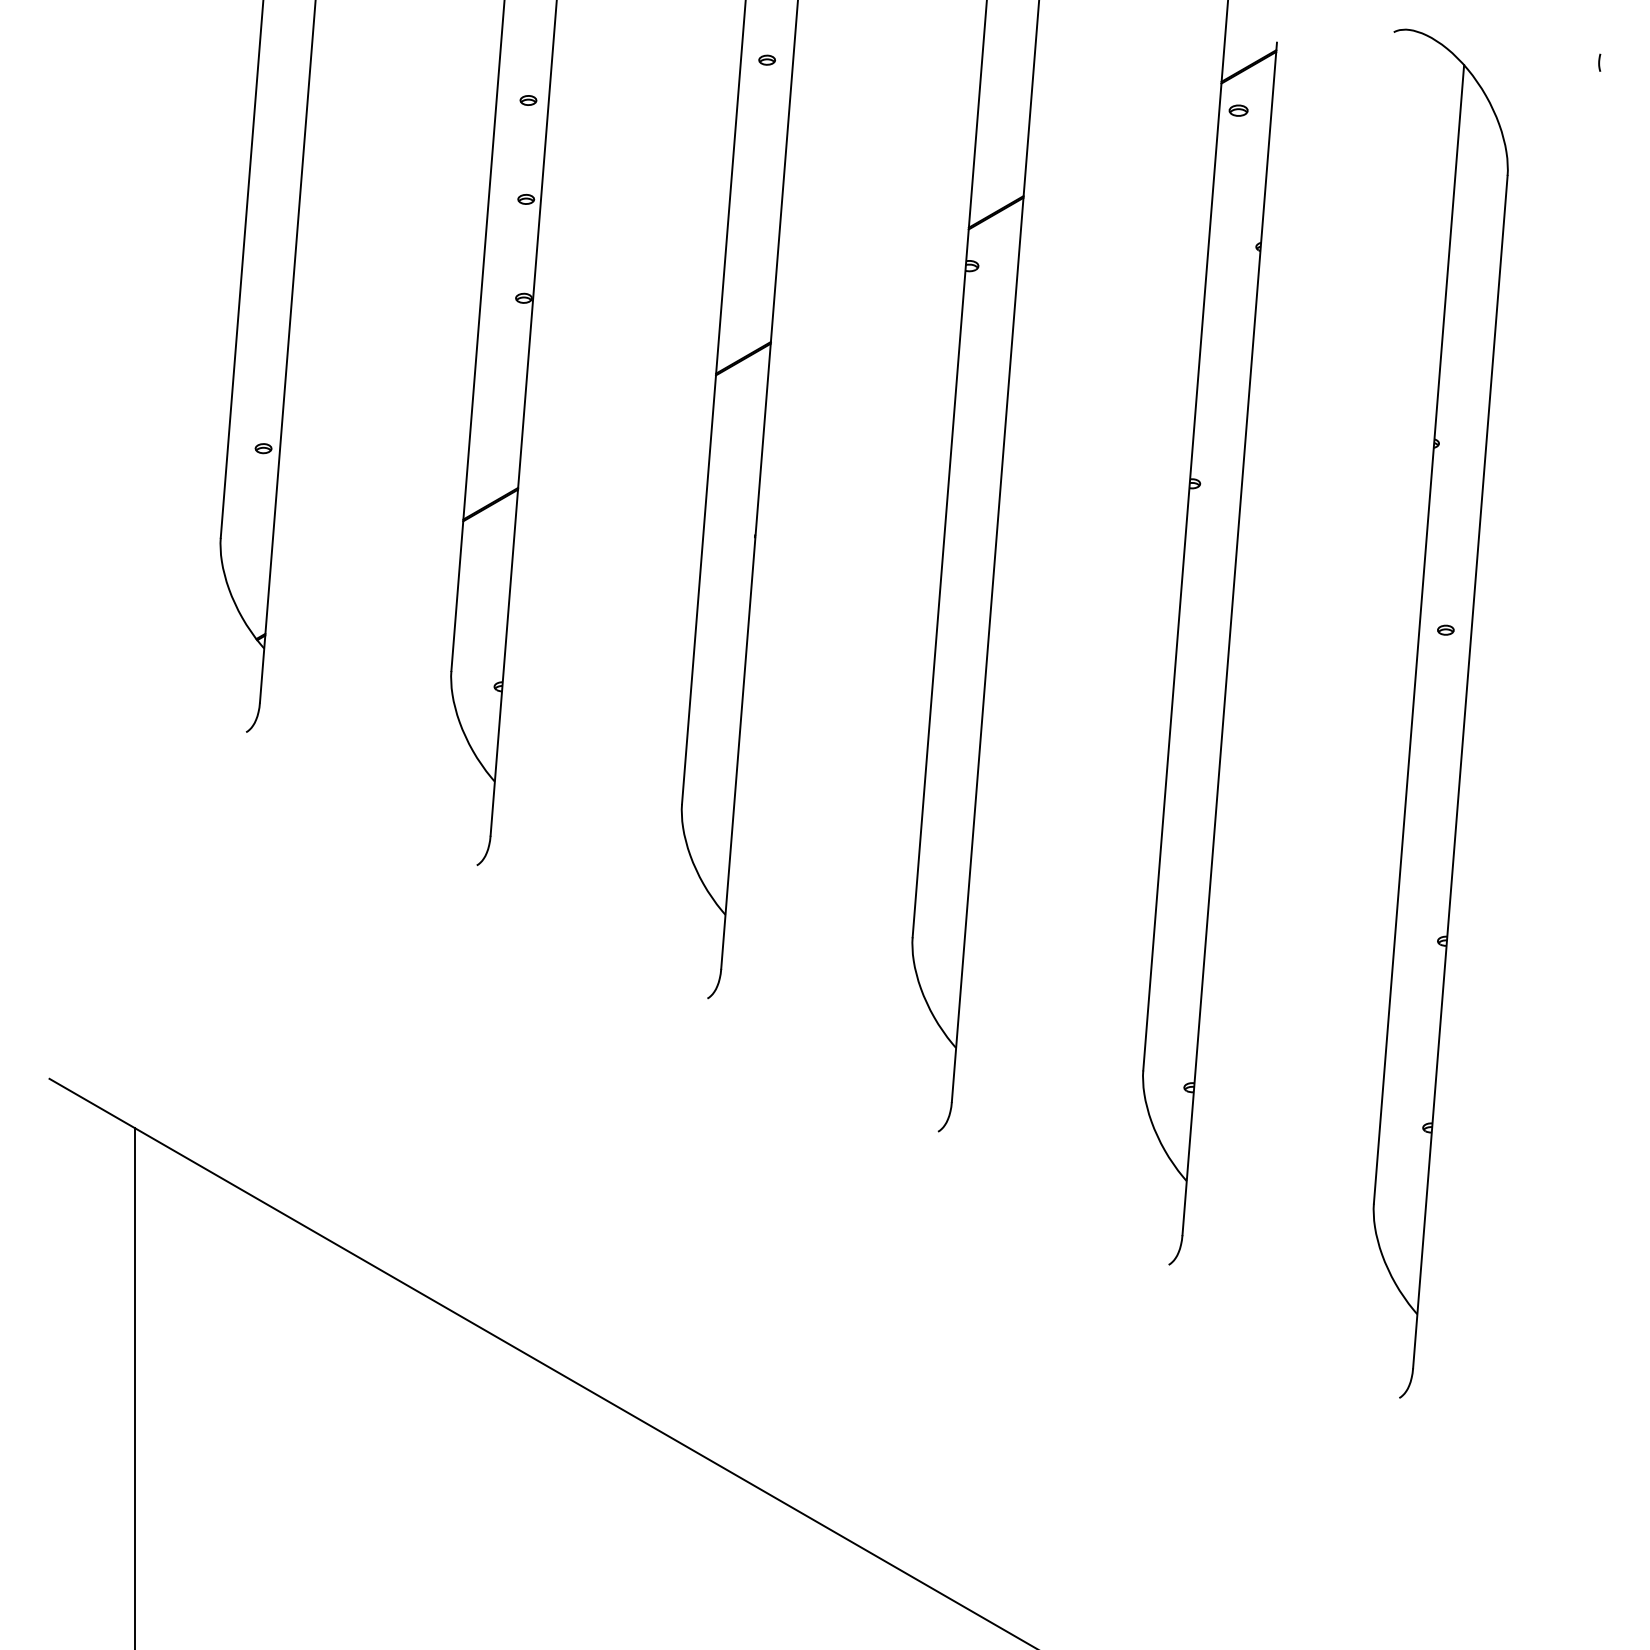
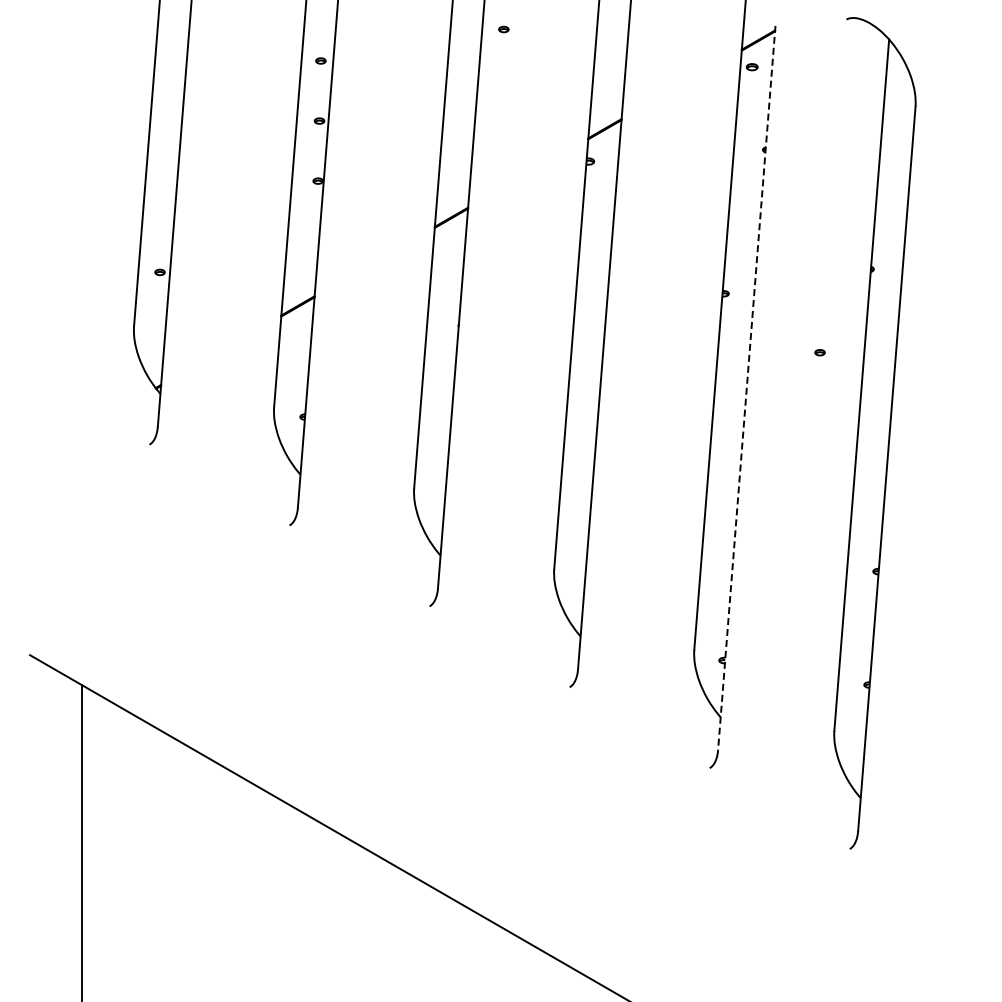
part: (766, 60) -> (503, 29), moved
curve: (1599, 61) -> (971, 37), removed
part: (1444, 629) -> (819, 352), moved
line: (1229, 639) -> (746, 388), solid -> dashed

